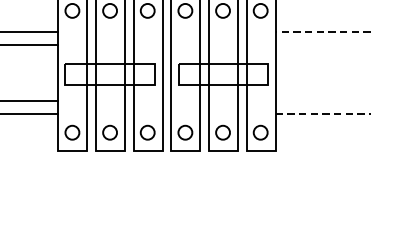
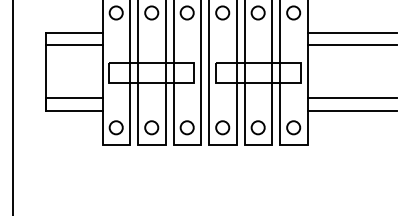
line: (323, 31) -> (352, 32), dashed -> solid
line: (323, 45) -> (352, 45), added
line: (323, 101) -> (352, 98), added
line: (323, 114) -> (352, 110), dashed -> solid

